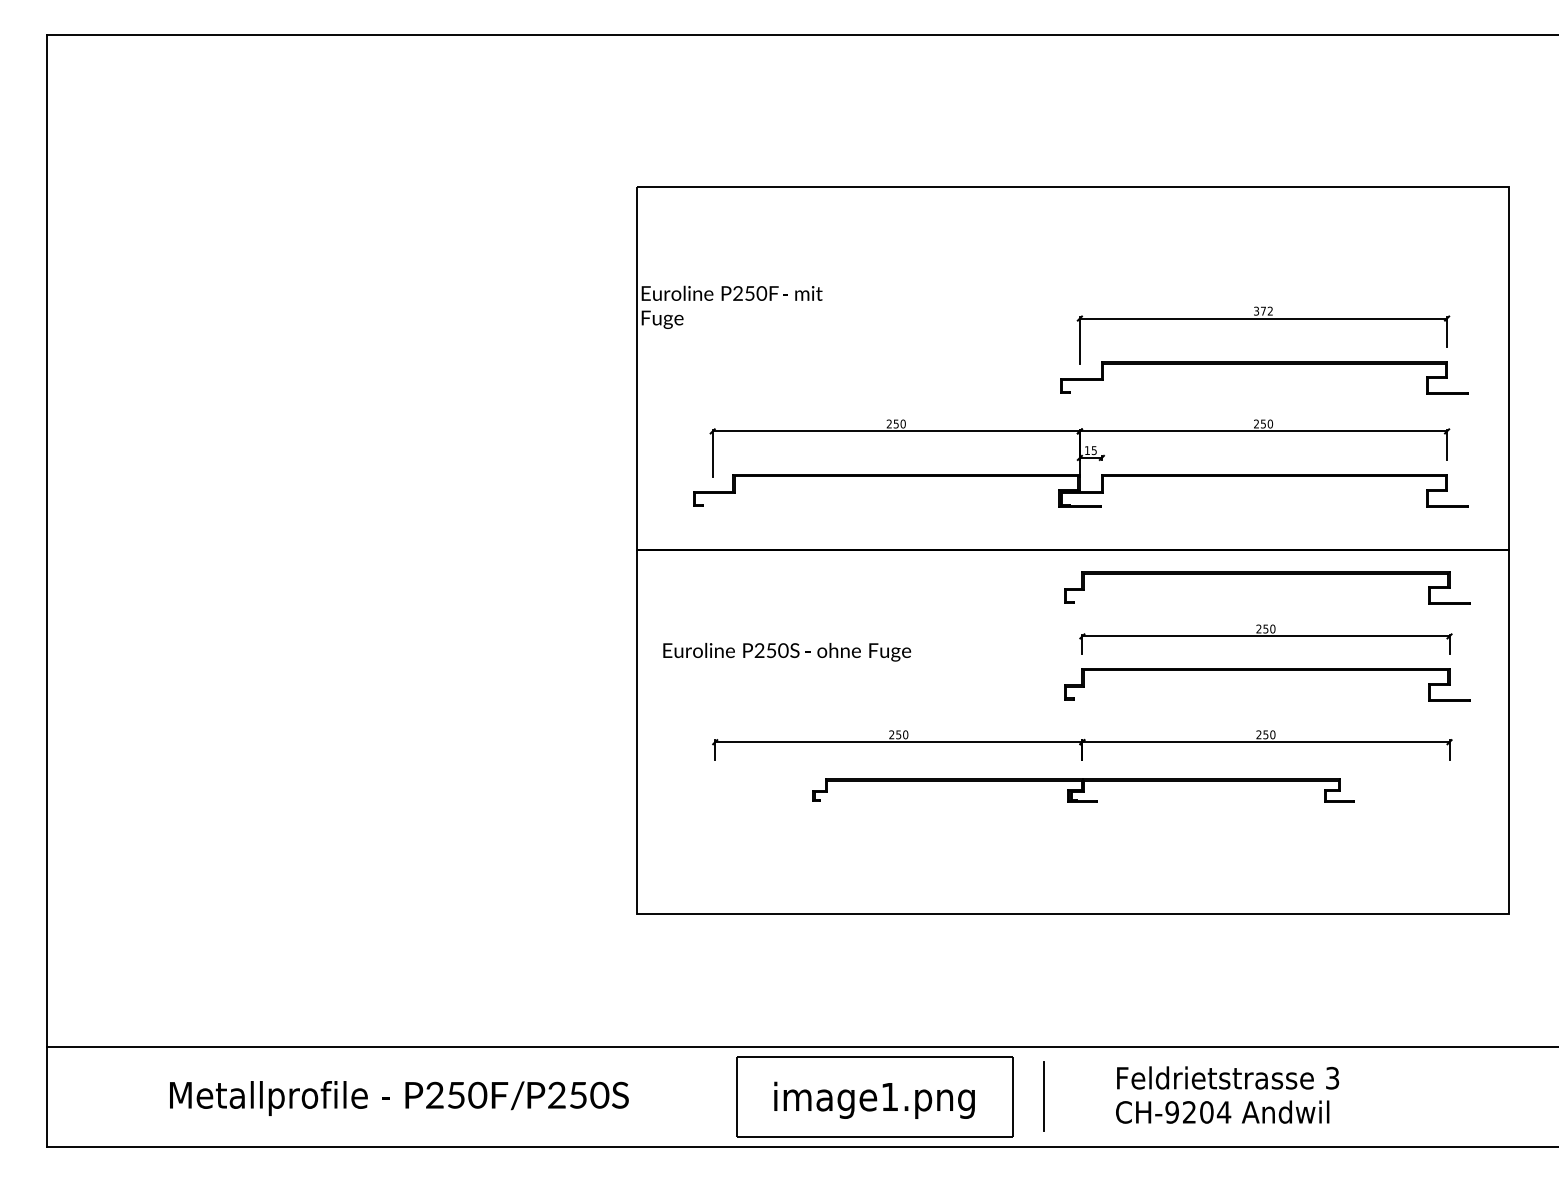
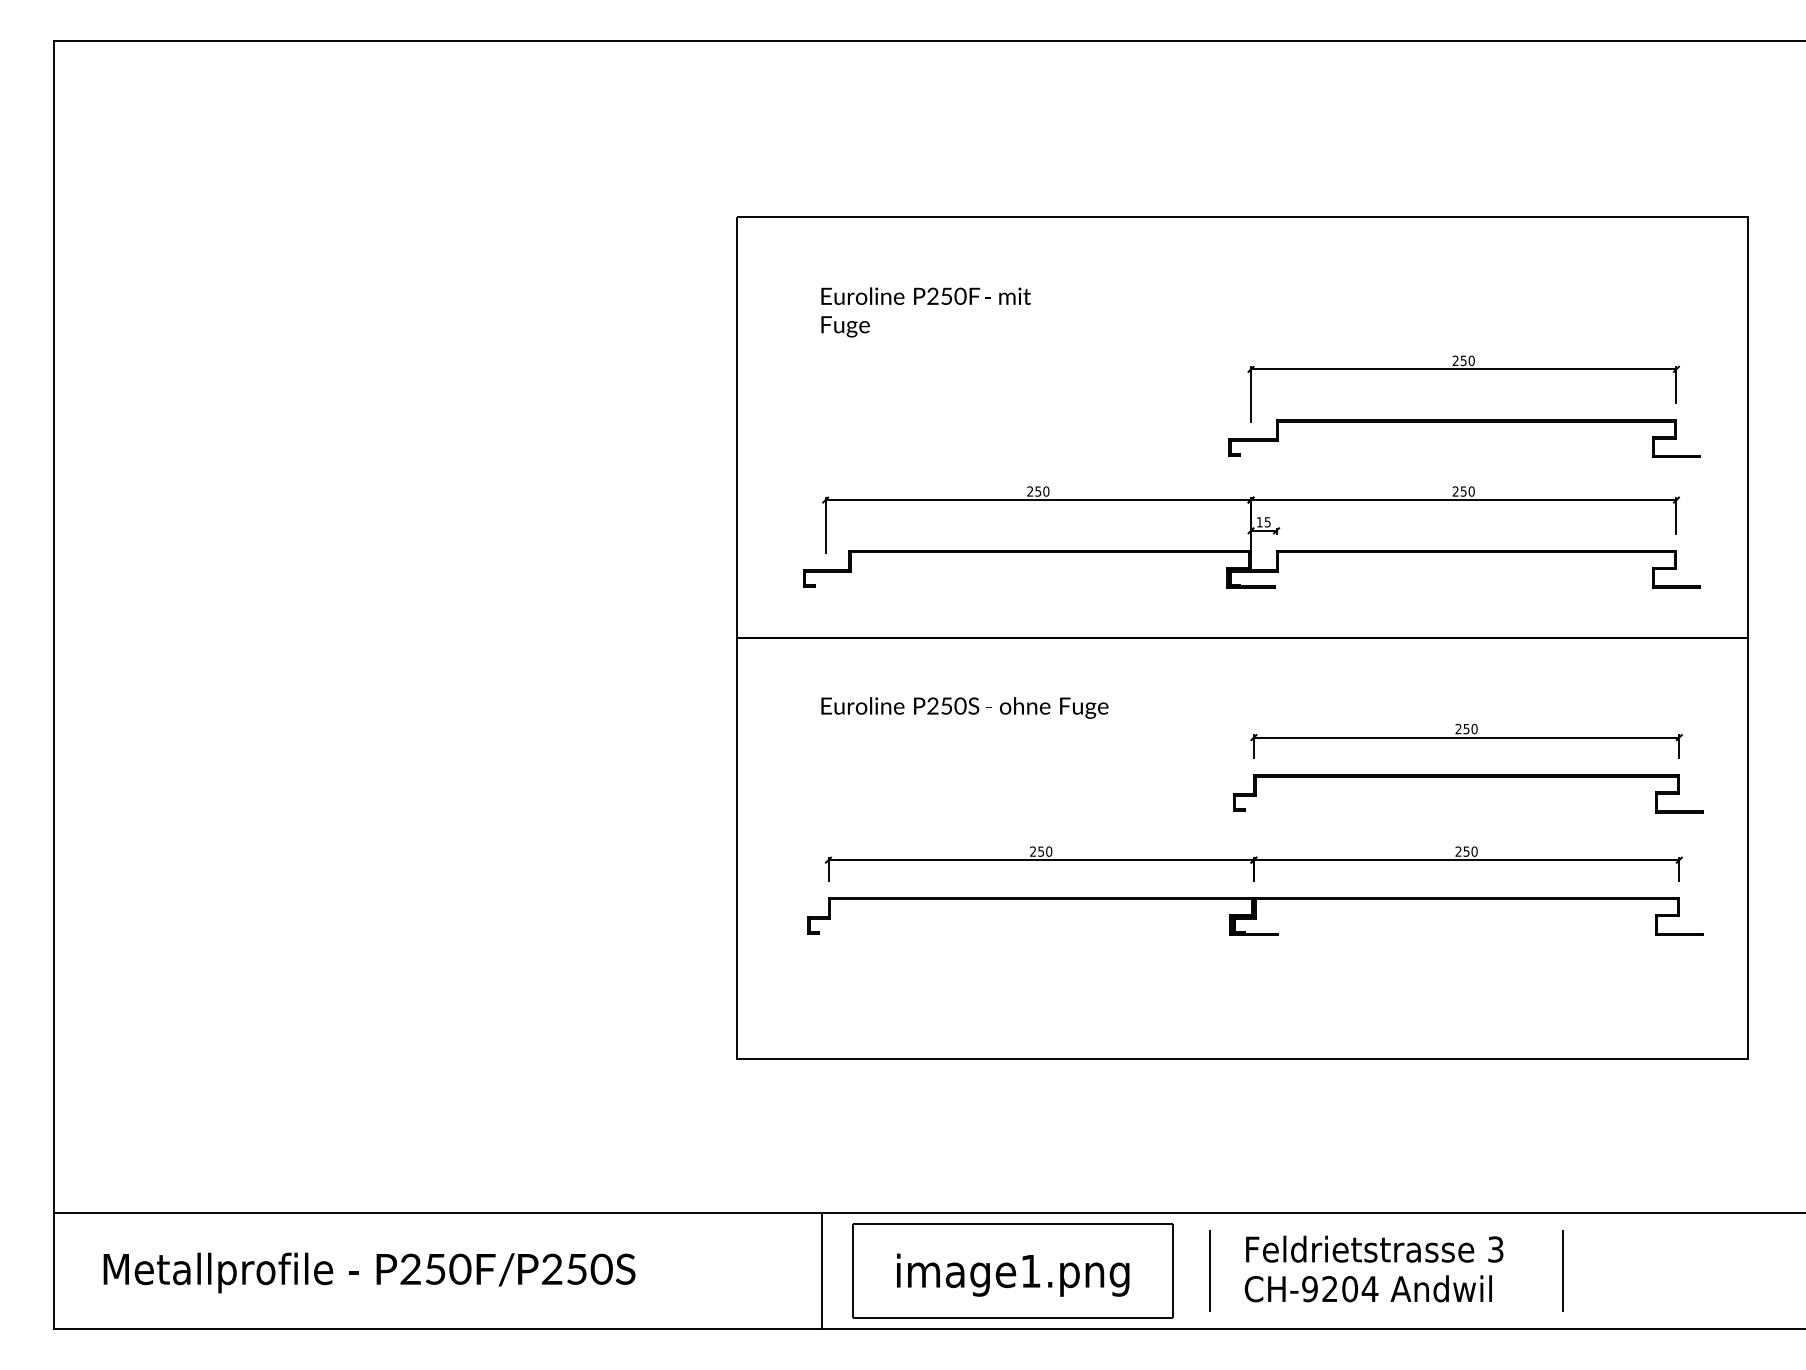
text: (731, 307) -> (925, 312), moved
text: (1263, 310) -> (1463, 360), 372 -> 250
part: (1267, 574) -> (1468, 665), removed
text: (786, 651) -> (964, 707), moved
part: (1083, 790) -> (1255, 916), size x1.43
text: (1227, 1094) -> (1373, 1268), moved
line: (710, 1096) -> (822, 1270), added
line: (1349, 1096) -> (1563, 1270), added
text: (399, 1098) -> (369, 1272), moved

